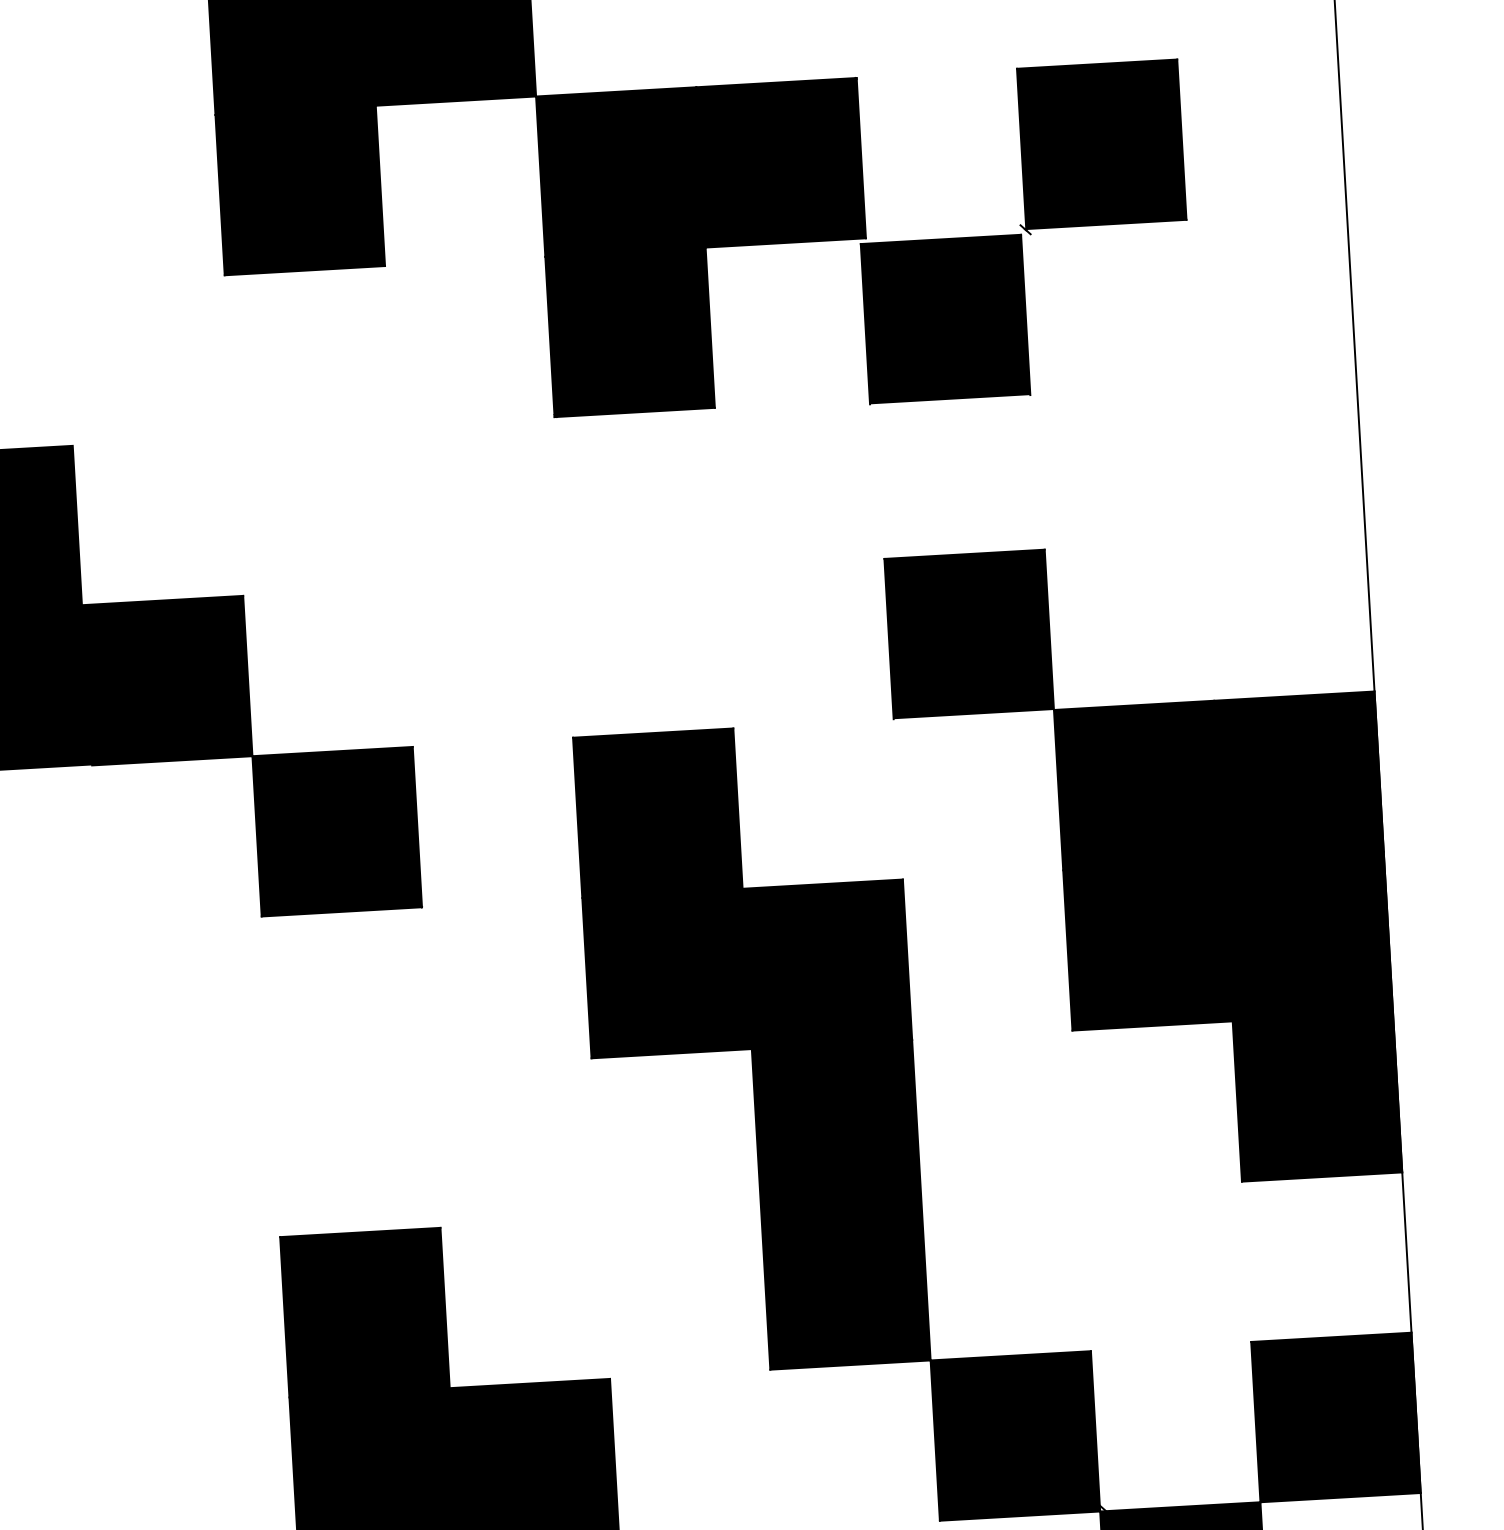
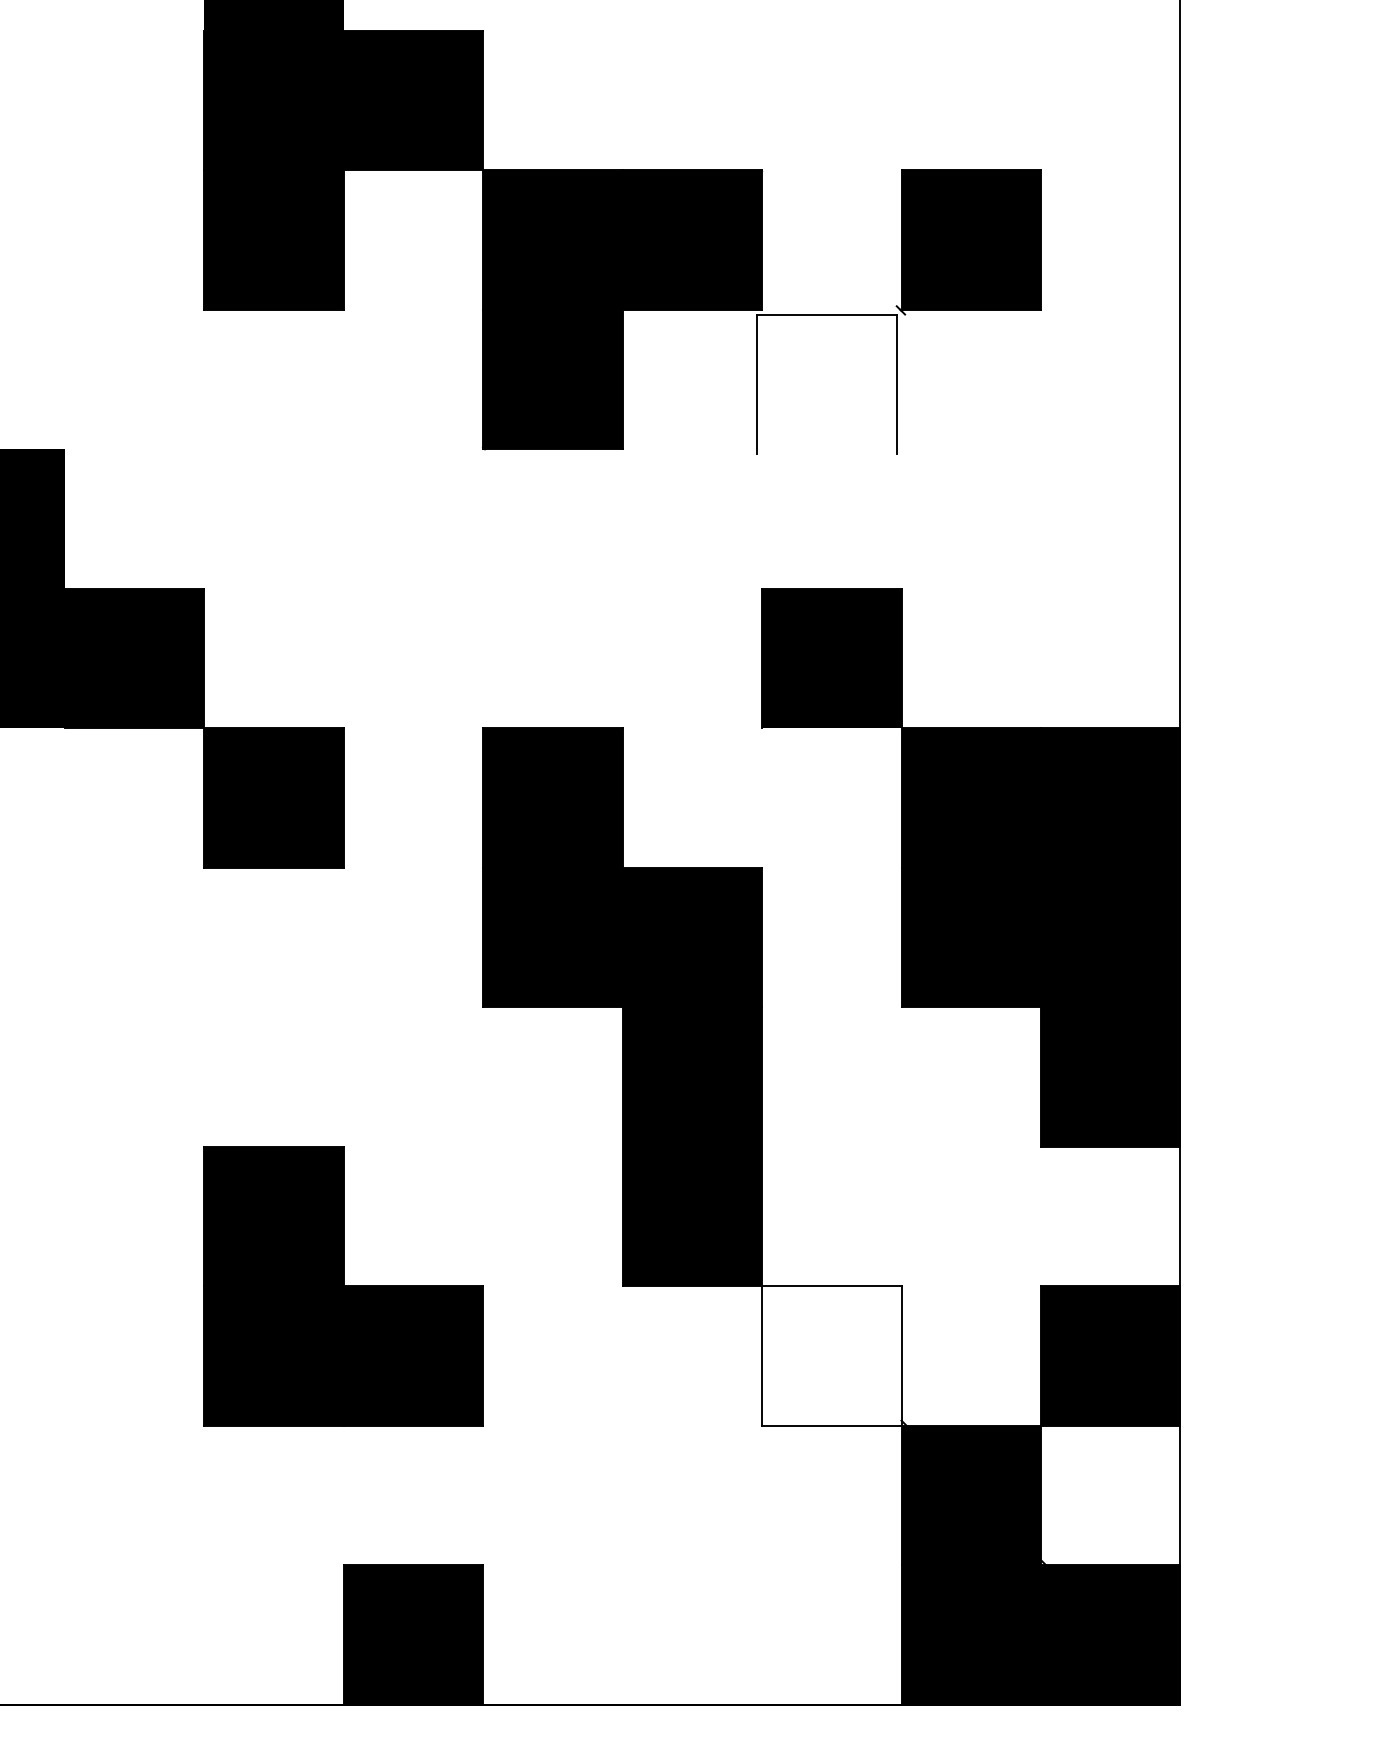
fill: (944, 319) -> (826, 384), removed
fill: (1015, 1435) -> (831, 1355), removed

